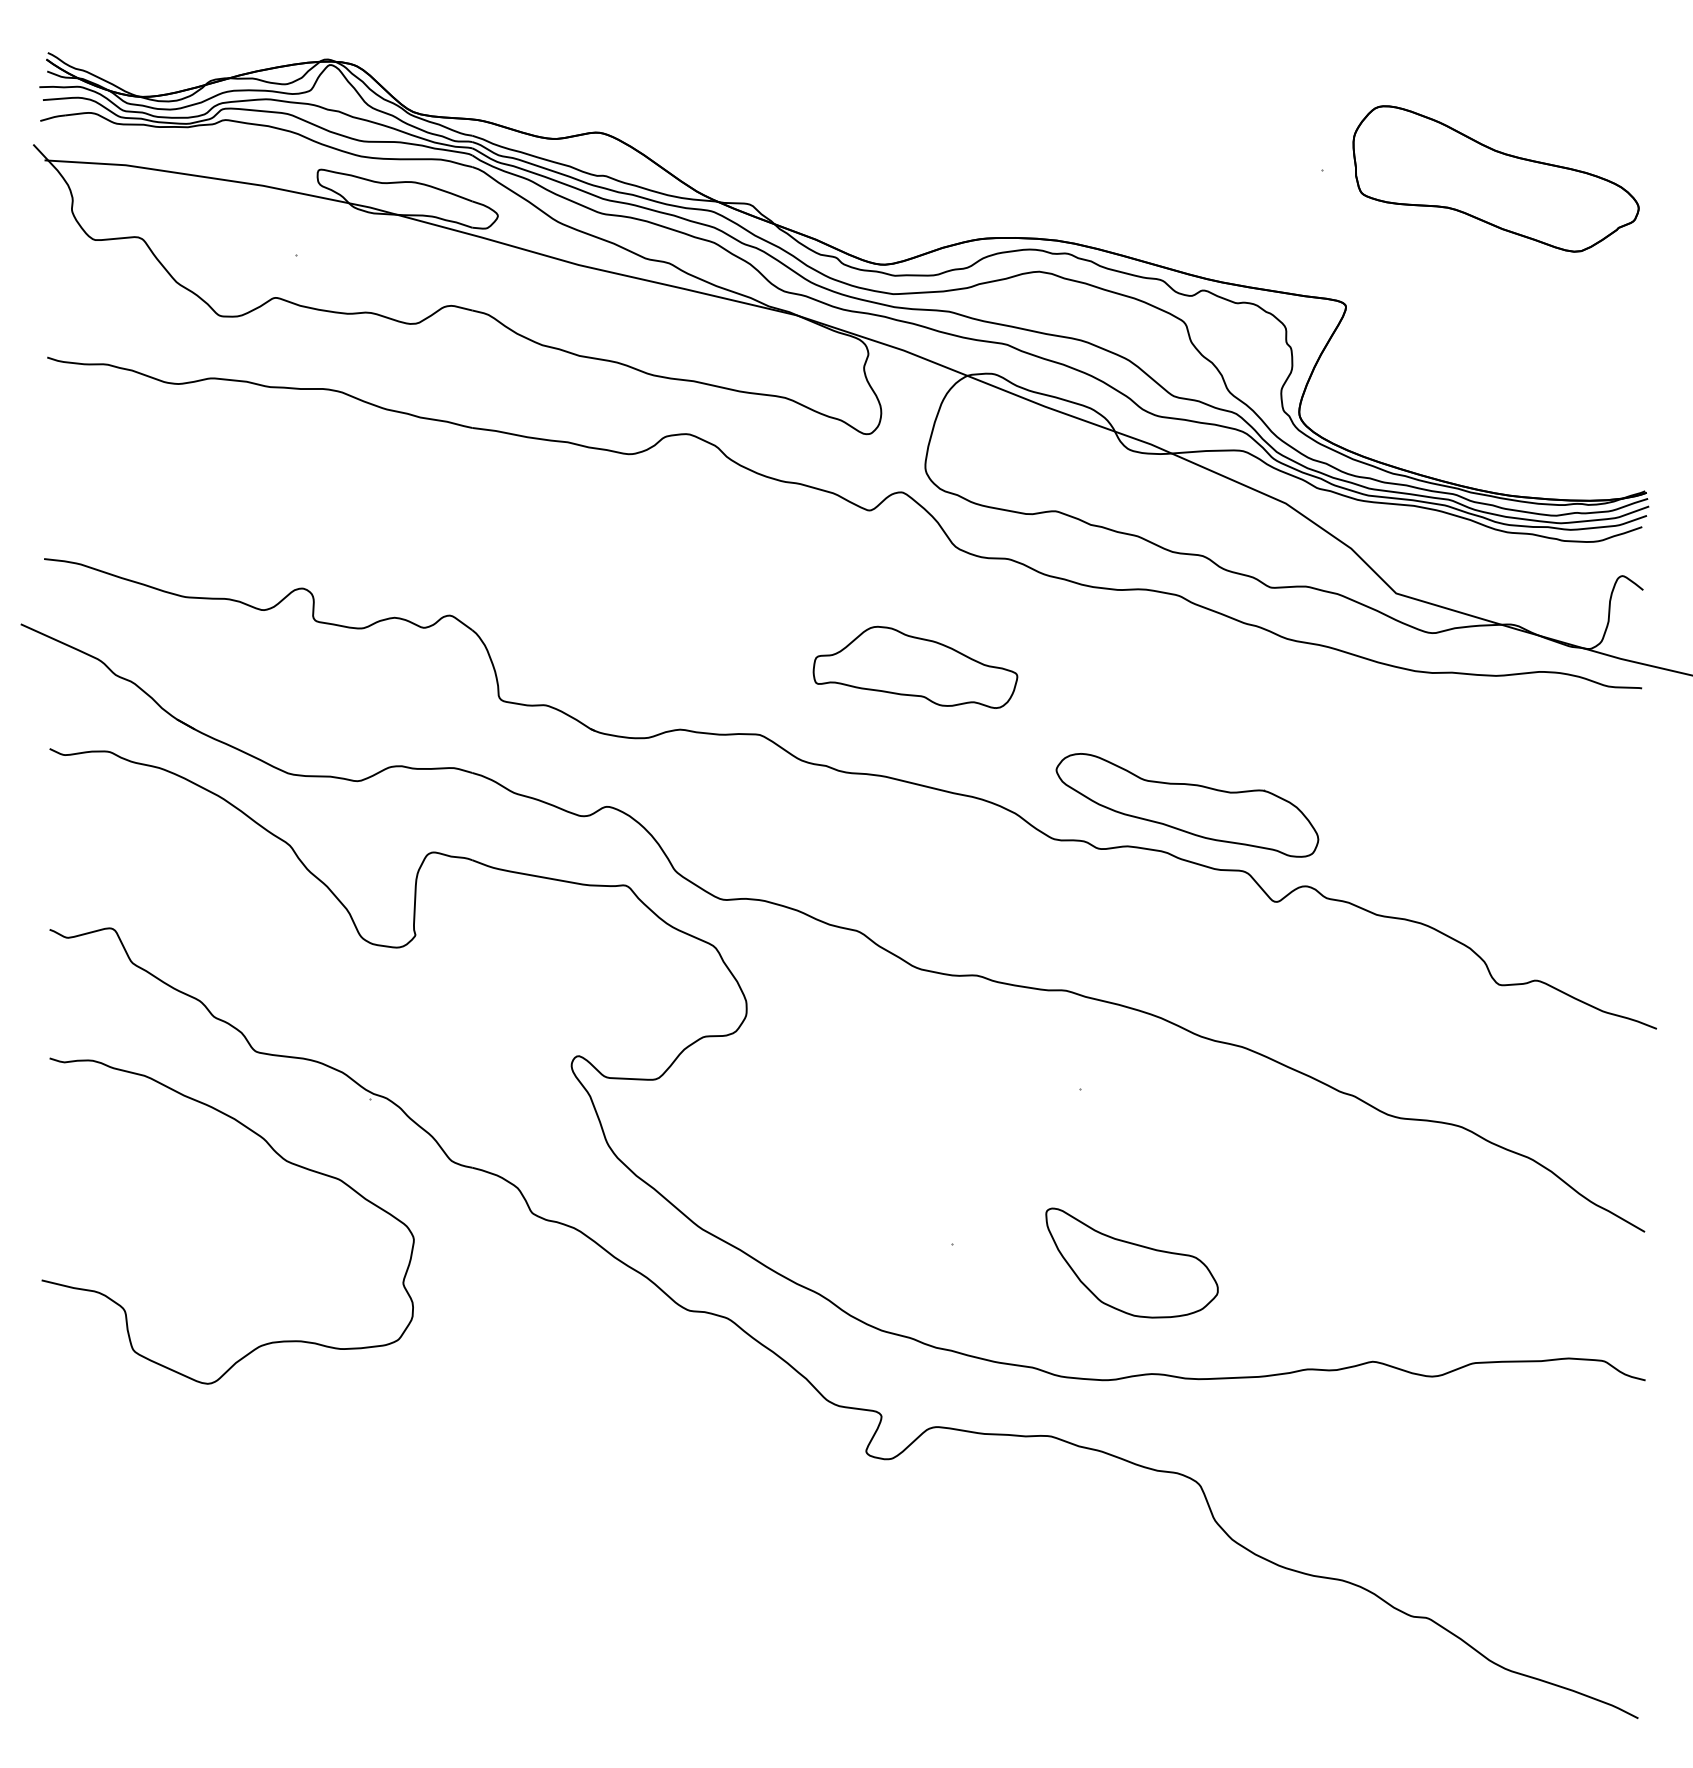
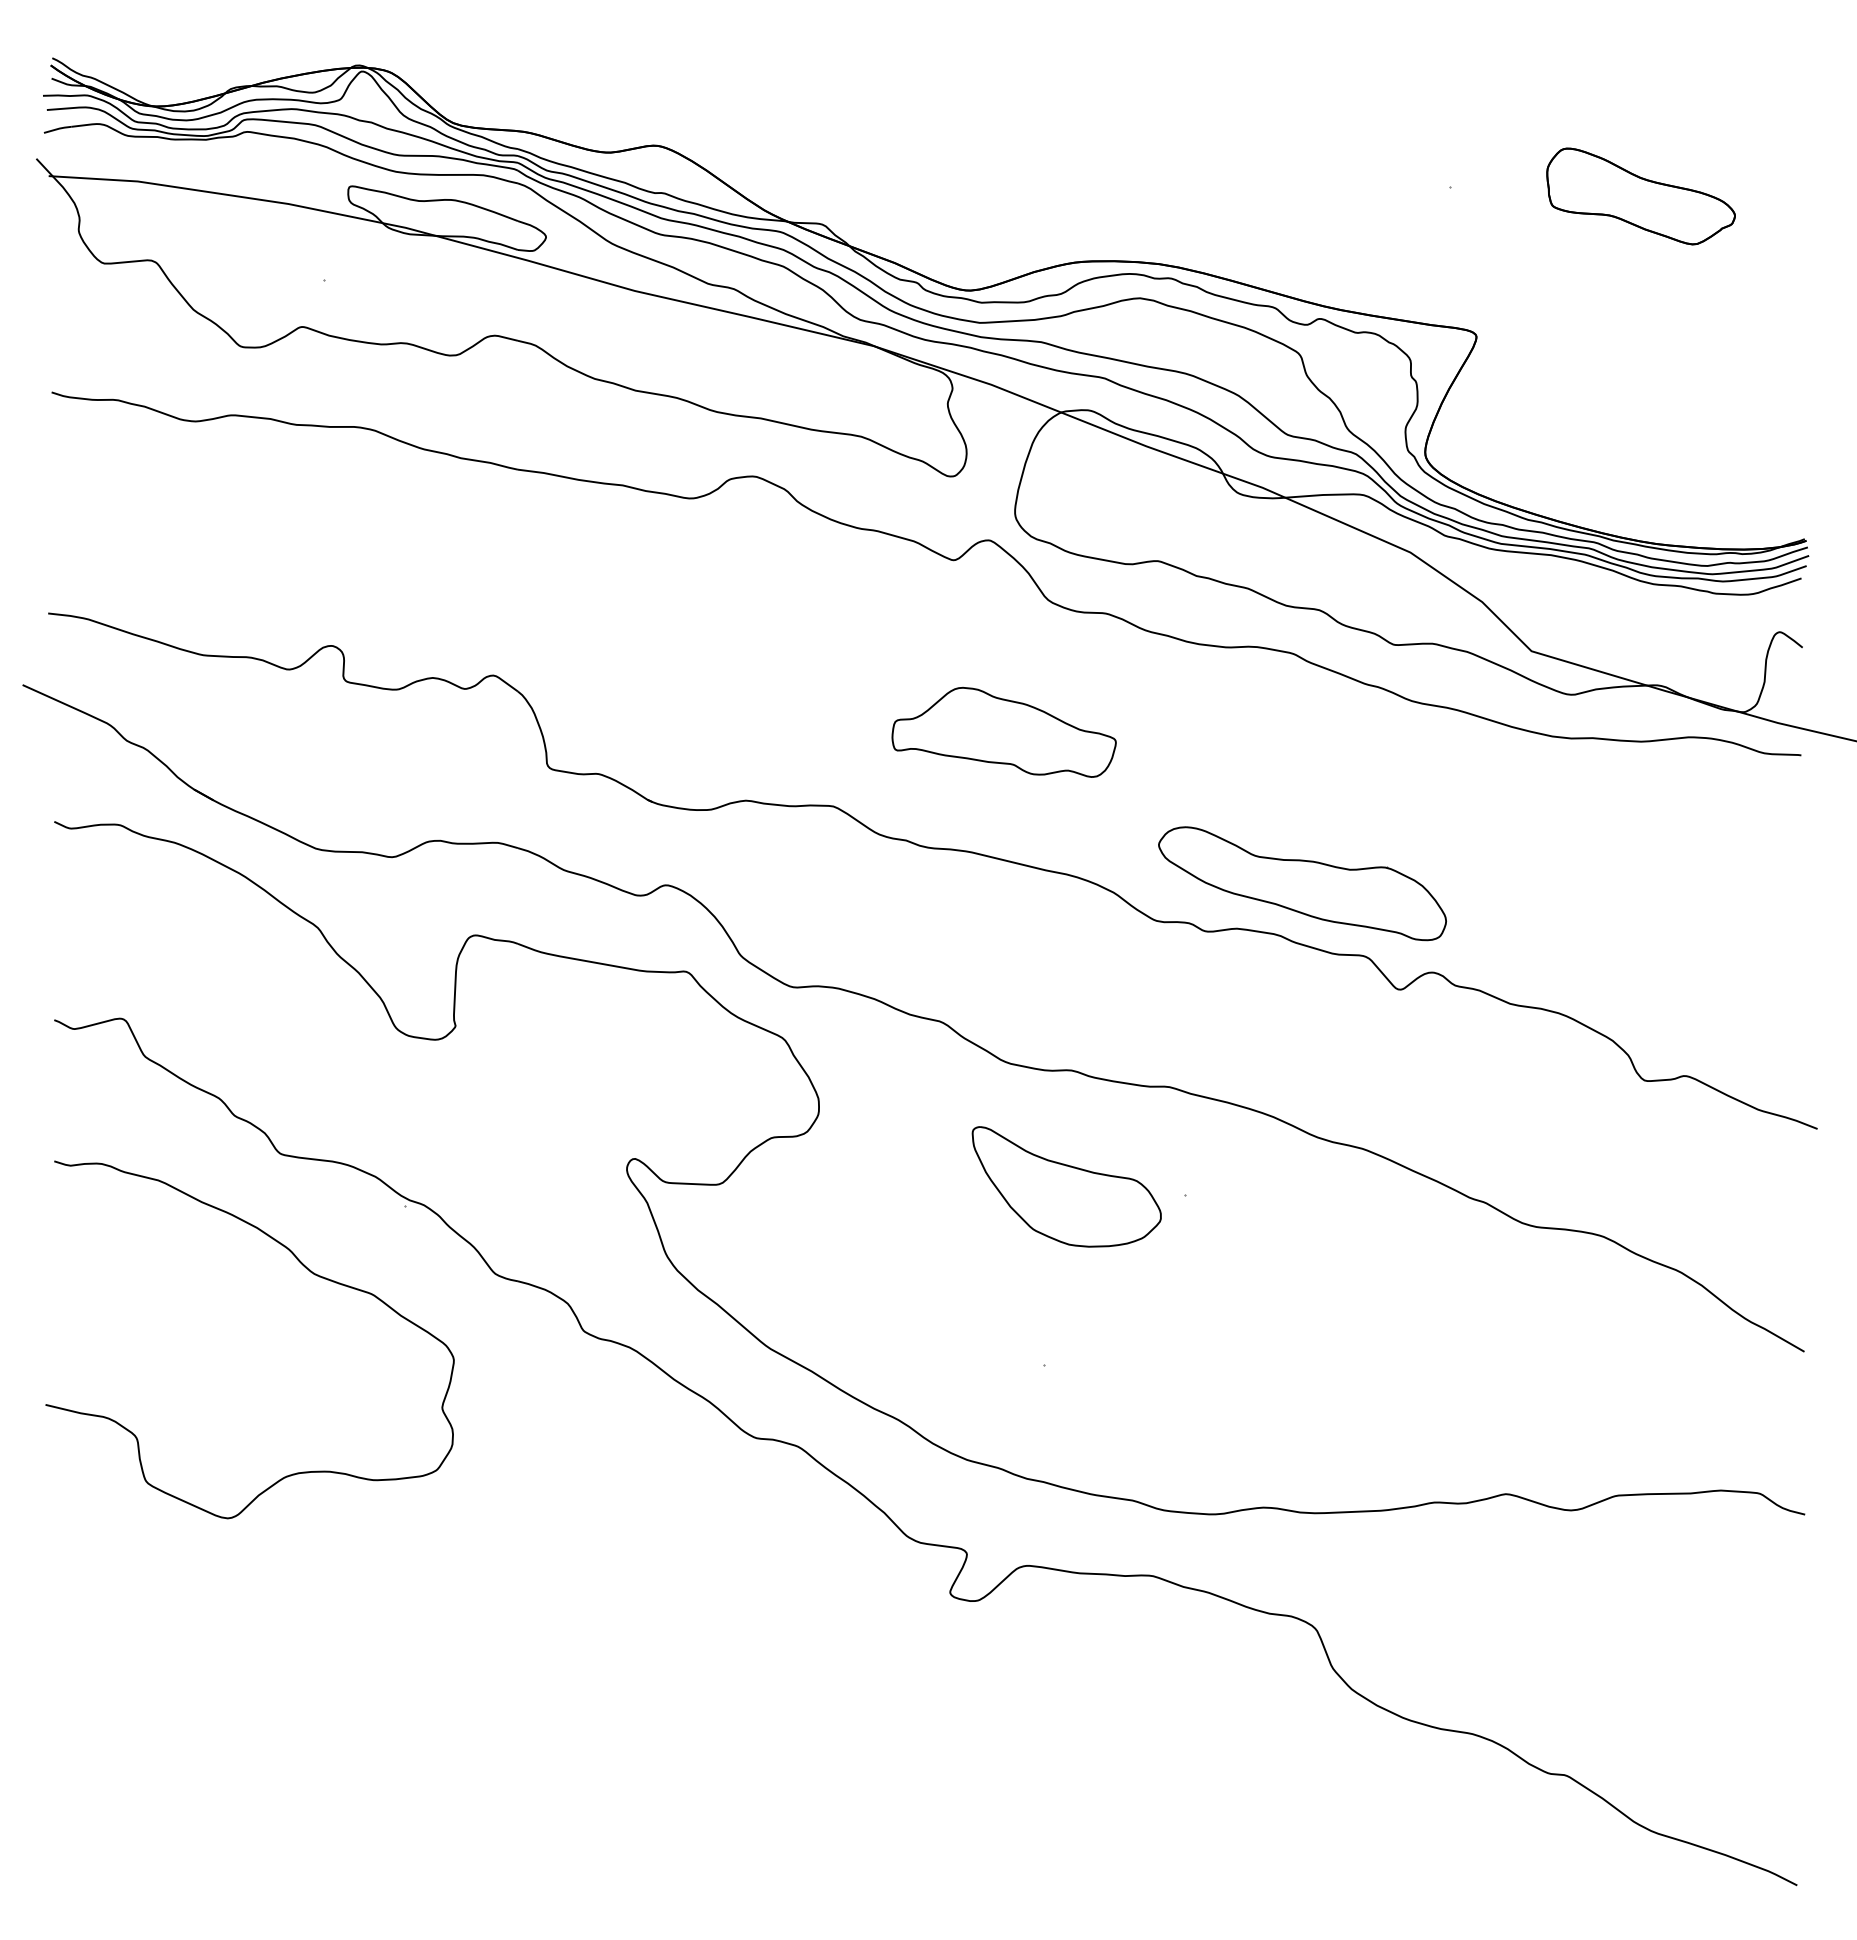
part: (1495, 178) -> (1640, 196), size x0.6
part: (1131, 1262) -> (1066, 1186), moved

